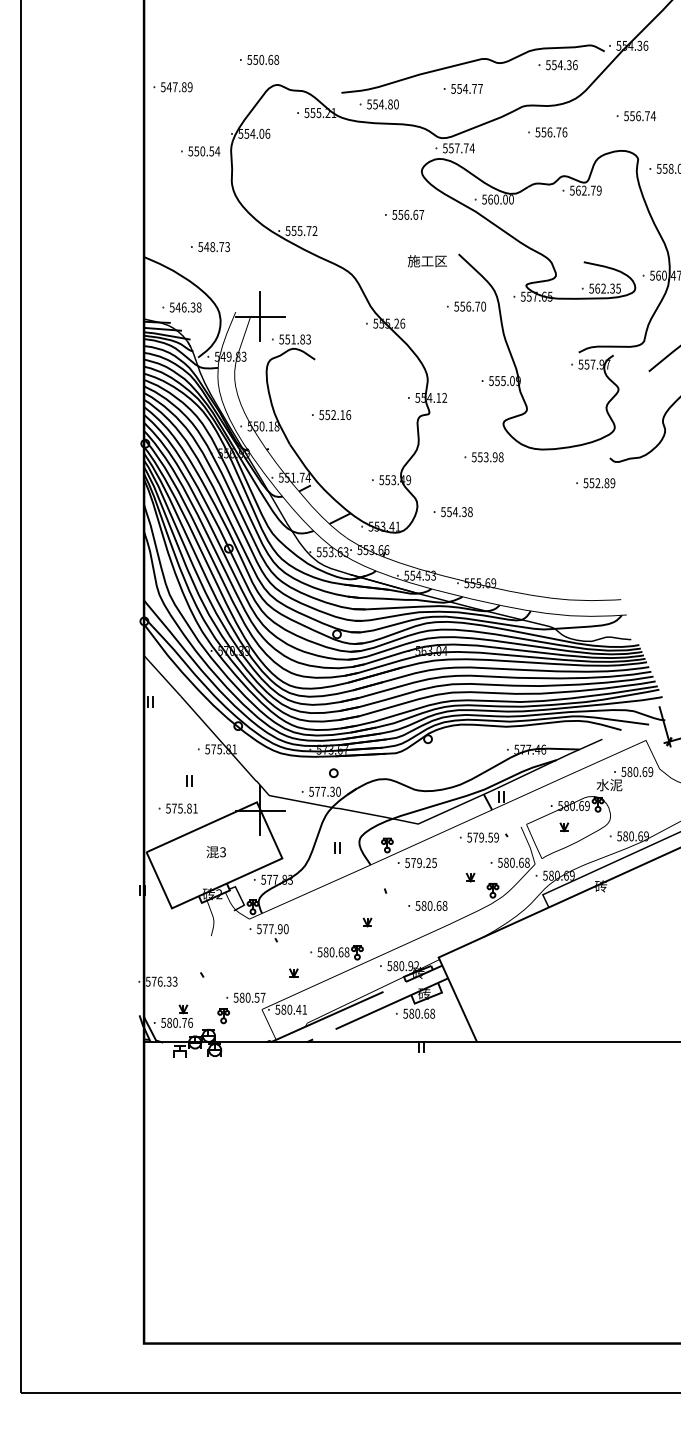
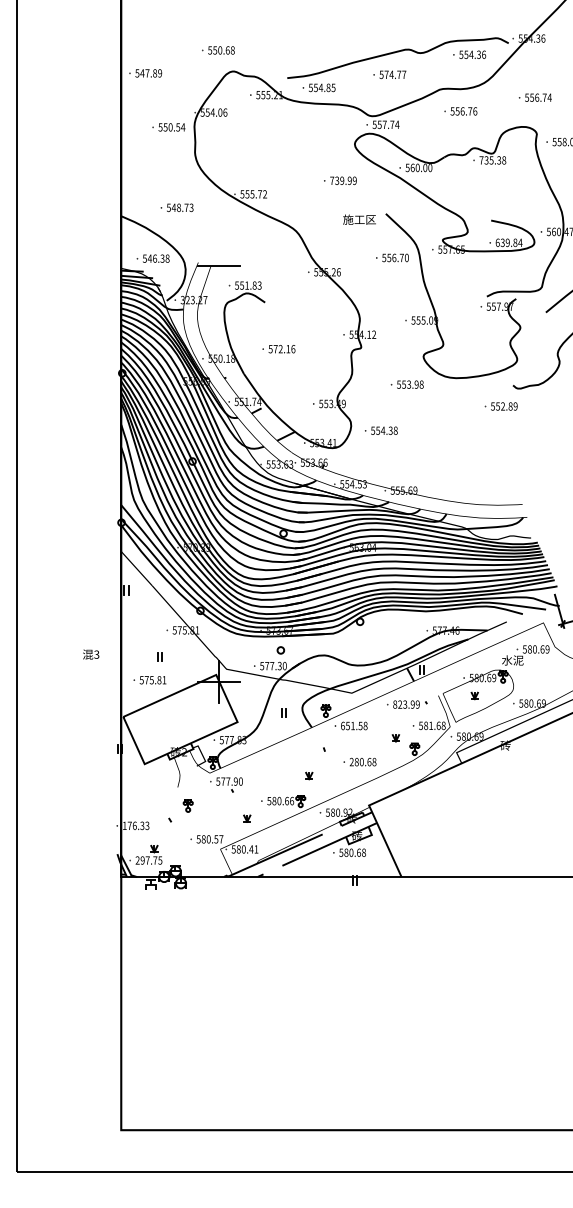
text: (459, 88) -> (386, 74), 554.77 -> 574.77
text: (396, 104) -> (333, 87), 554.80 -> 554.85
text: (585, 190) -> (492, 160), 562.79 -> 735.38
text: (408, 214) -> (343, 180), 556.67 -> 739.99
text: (605, 288) -> (509, 242), 562.35 -> 639.84
line: (260, 316) -> (219, 266), removed
text: (230, 356) -> (193, 299), 549.83 -> 323.27
text: (327, 415) -> (275, 349), 552.16 -> 572.16
text: (479, 837) -> (403, 704), 579.59 -> 823.99
text: (215, 851) -> (90, 654), moved
text: (512, 862) -> (431, 725), 580.68 -> 581.68
text: (420, 863) -> (353, 726), 579.25 -> 651.58
text: (417, 905) -> (351, 761), 580.68 -> 280.68
text: (346, 952) -> (291, 801), 580.68 -> 580.66
text: (147, 981) -> (124, 825), 576.33 -> 176.33
part: (223, 1016) -> (188, 806), moved
text: (176, 1022) -> (148, 860), 580.76 -> 297.75

